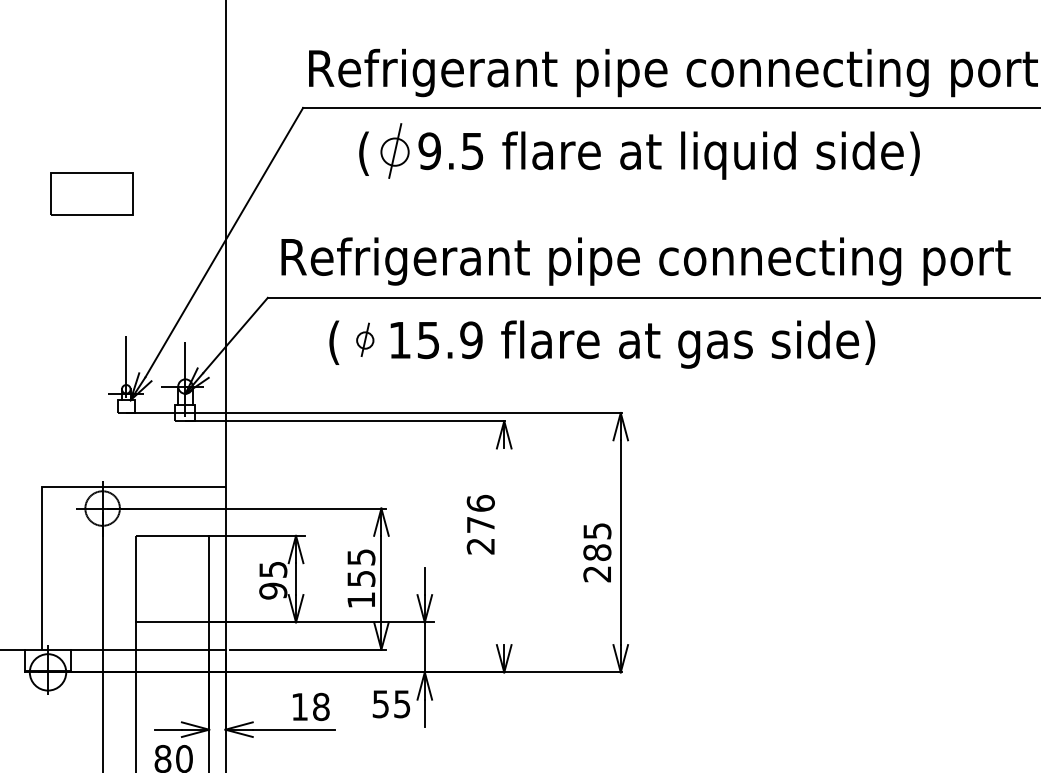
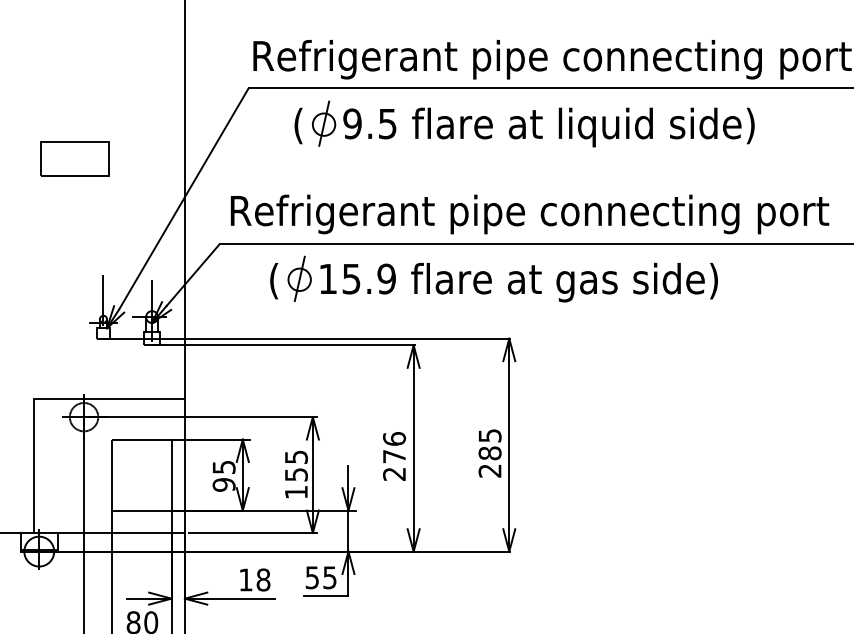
part: (365, 339) -> (299, 278), size x1.67
text: (480, 524) -> (394, 456), moved
line: (504, 546) -> (413, 448), added
line: (396, 727) -> (325, 596), added

